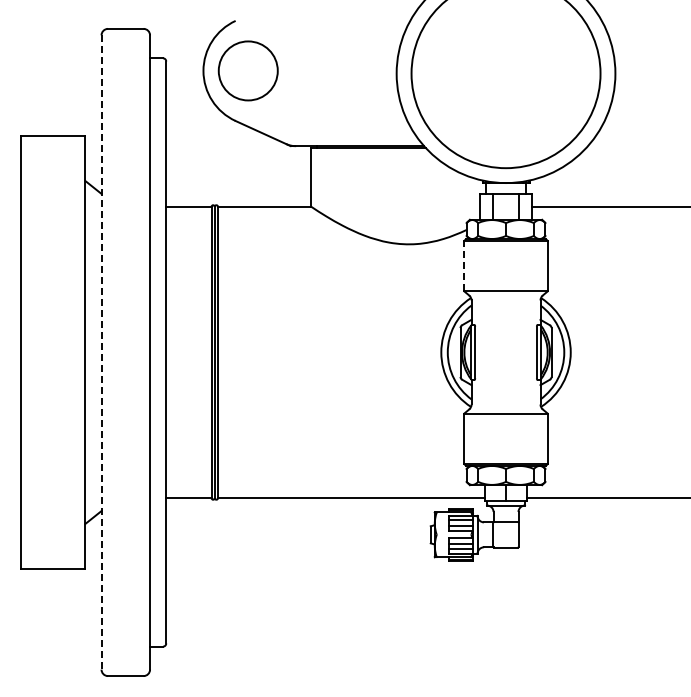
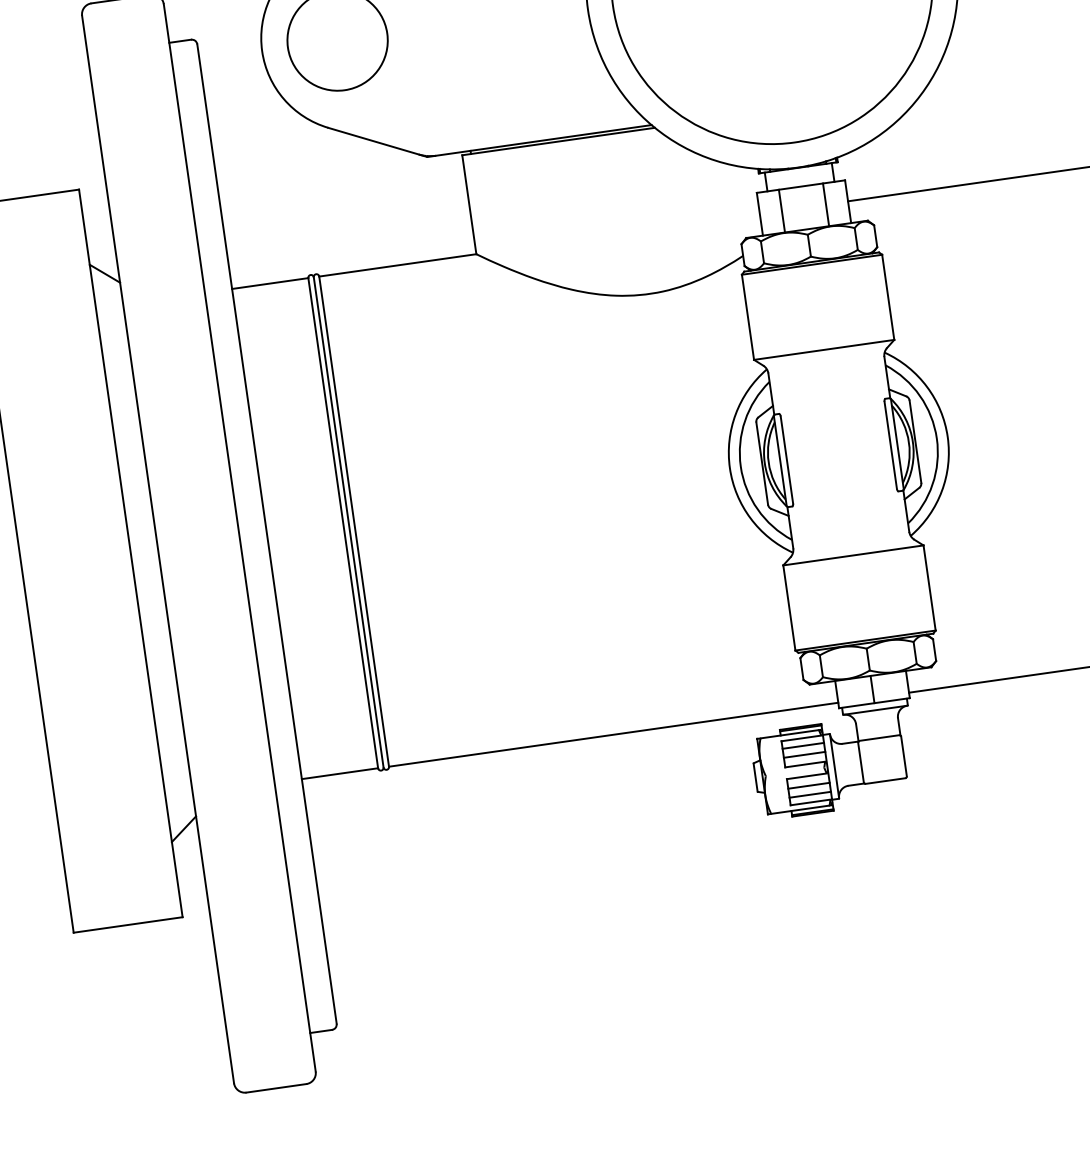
line: (464, 265) -> (748, 316), dashed -> solid
line: (101, 352) -> (158, 549), dashed -> solid

